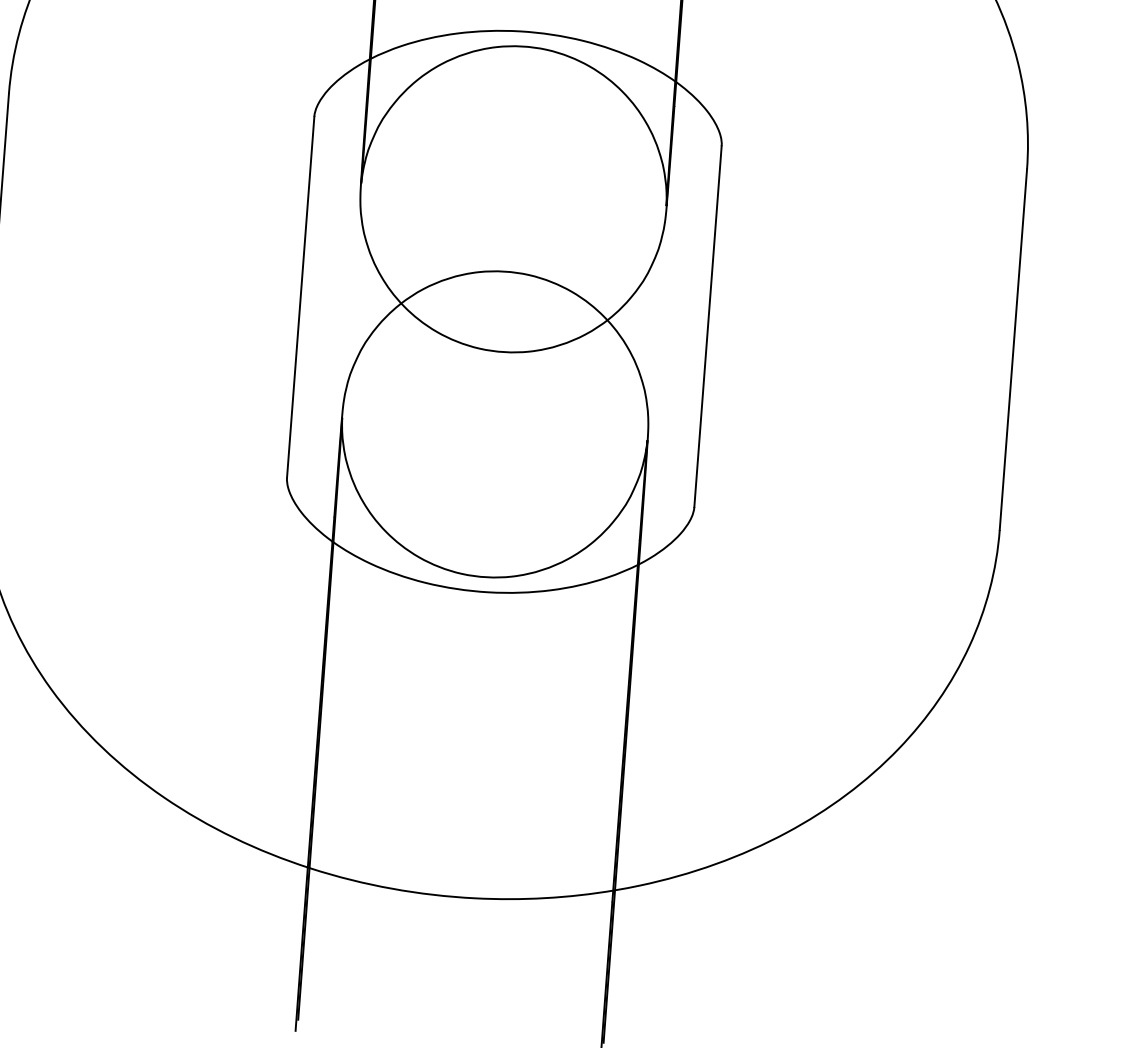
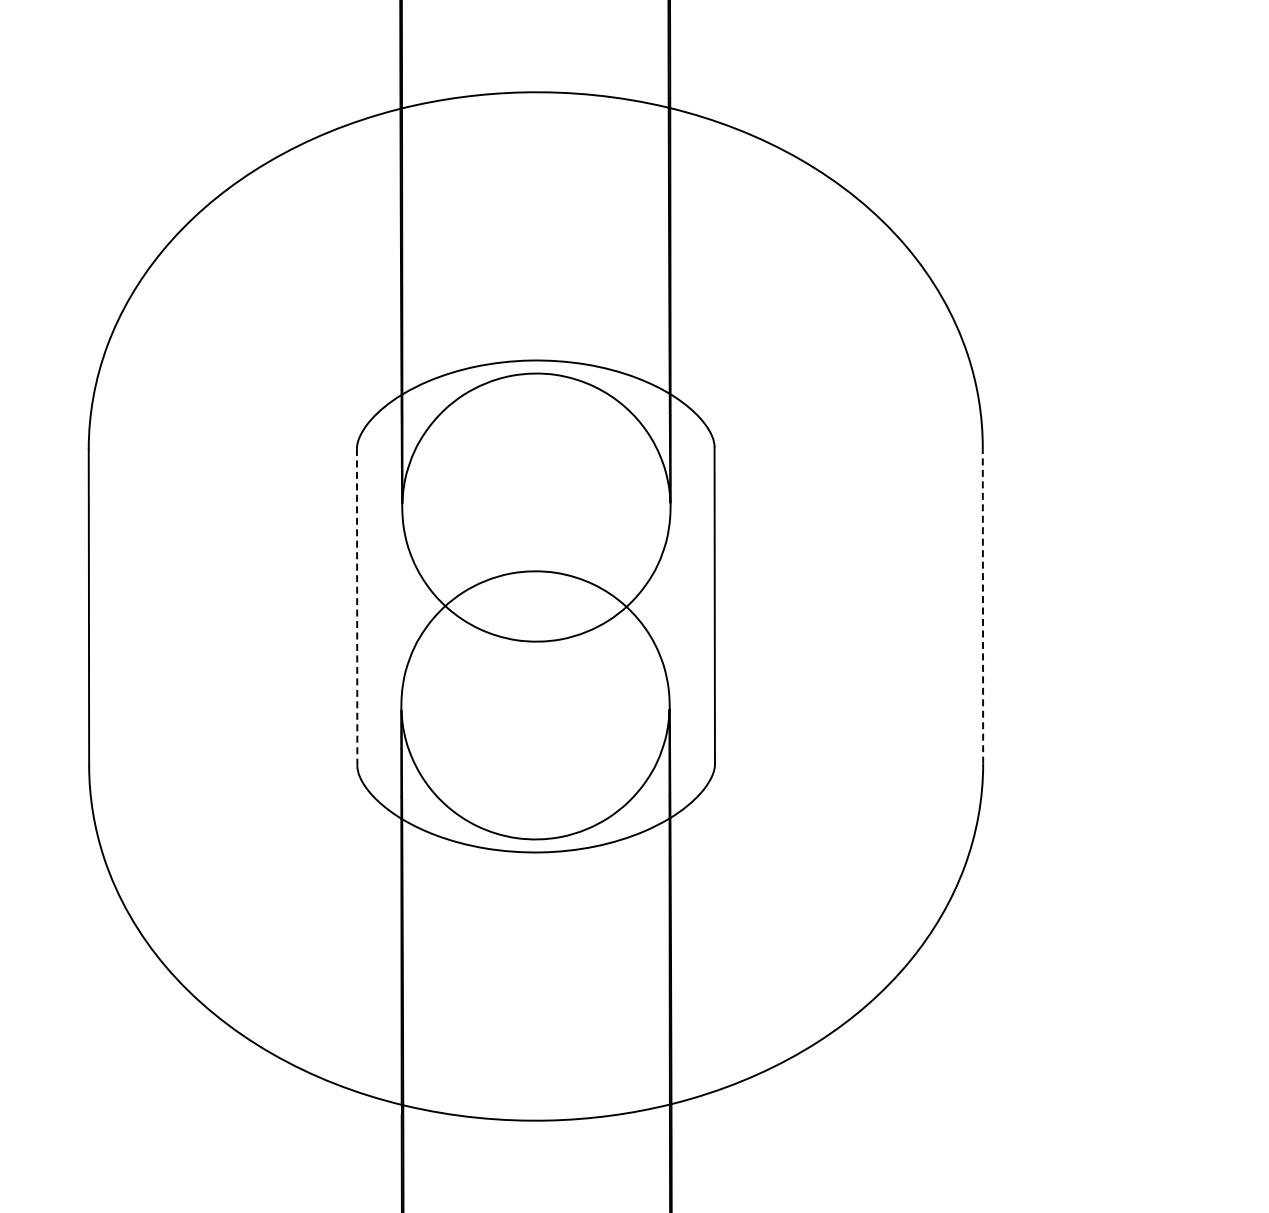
line: (301, 296) -> (357, 606), solid -> dashed
line: (1012, 349) -> (982, 605), solid -> dashed

